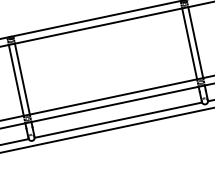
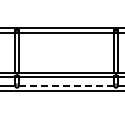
line: (118, 120) -> (66, 86), solid -> dashed

